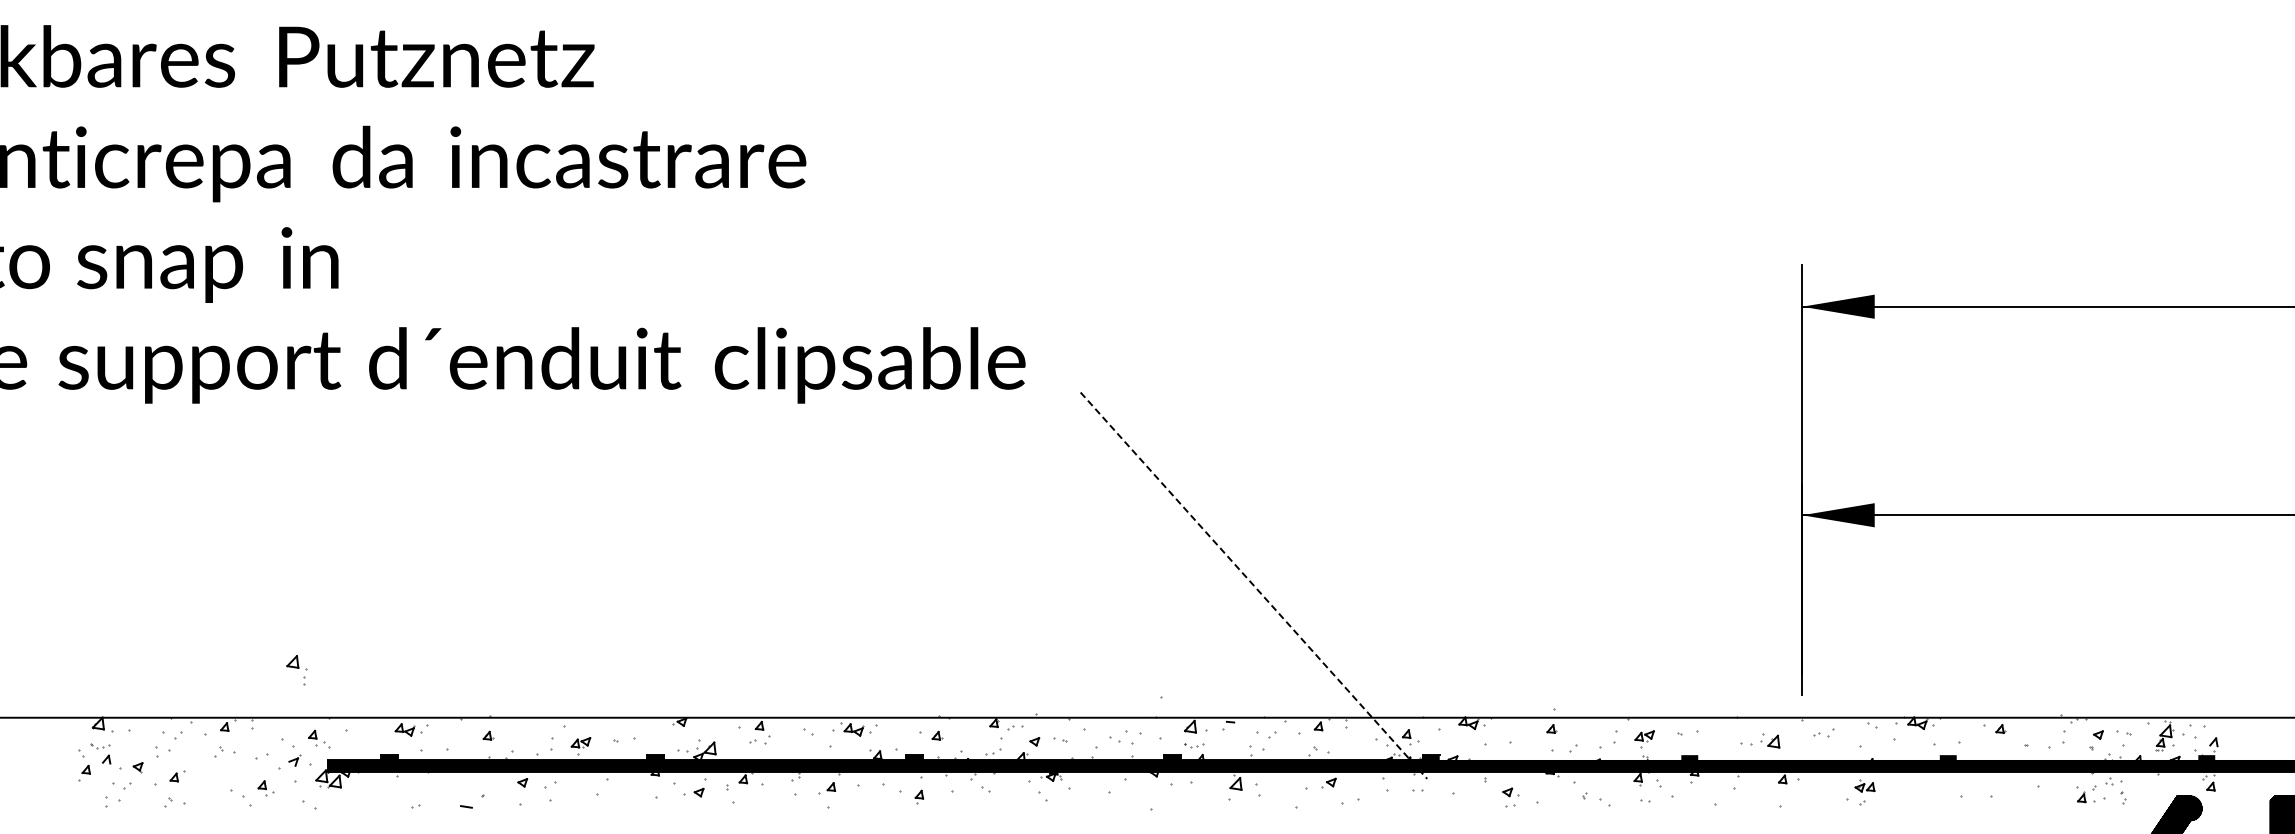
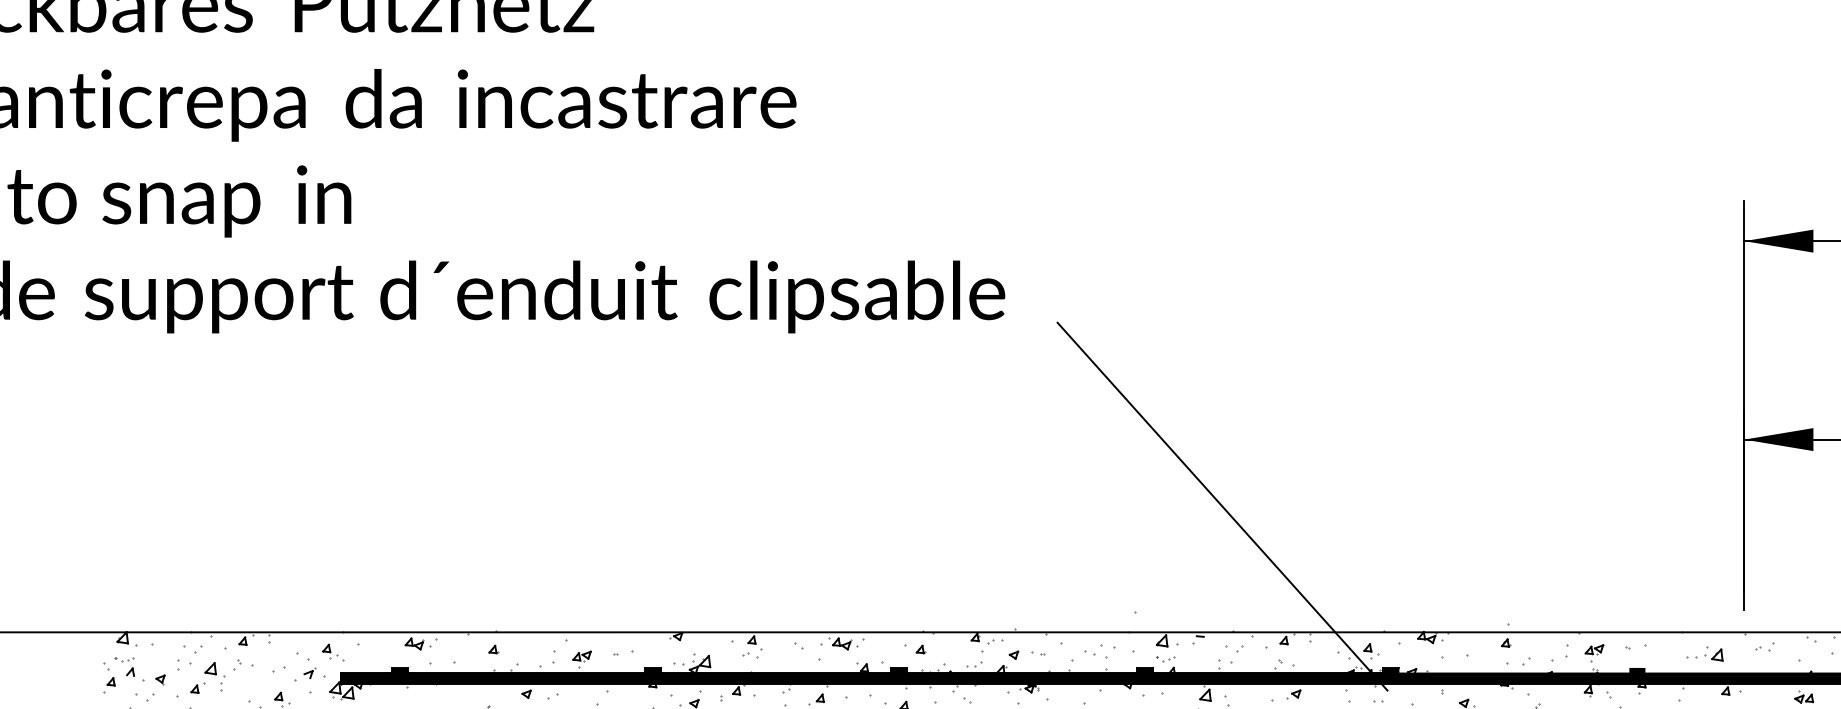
line: (1253, 585) -> (1222, 506), dashed -> solid
part: (296, 670) -> (214, 676), moved

